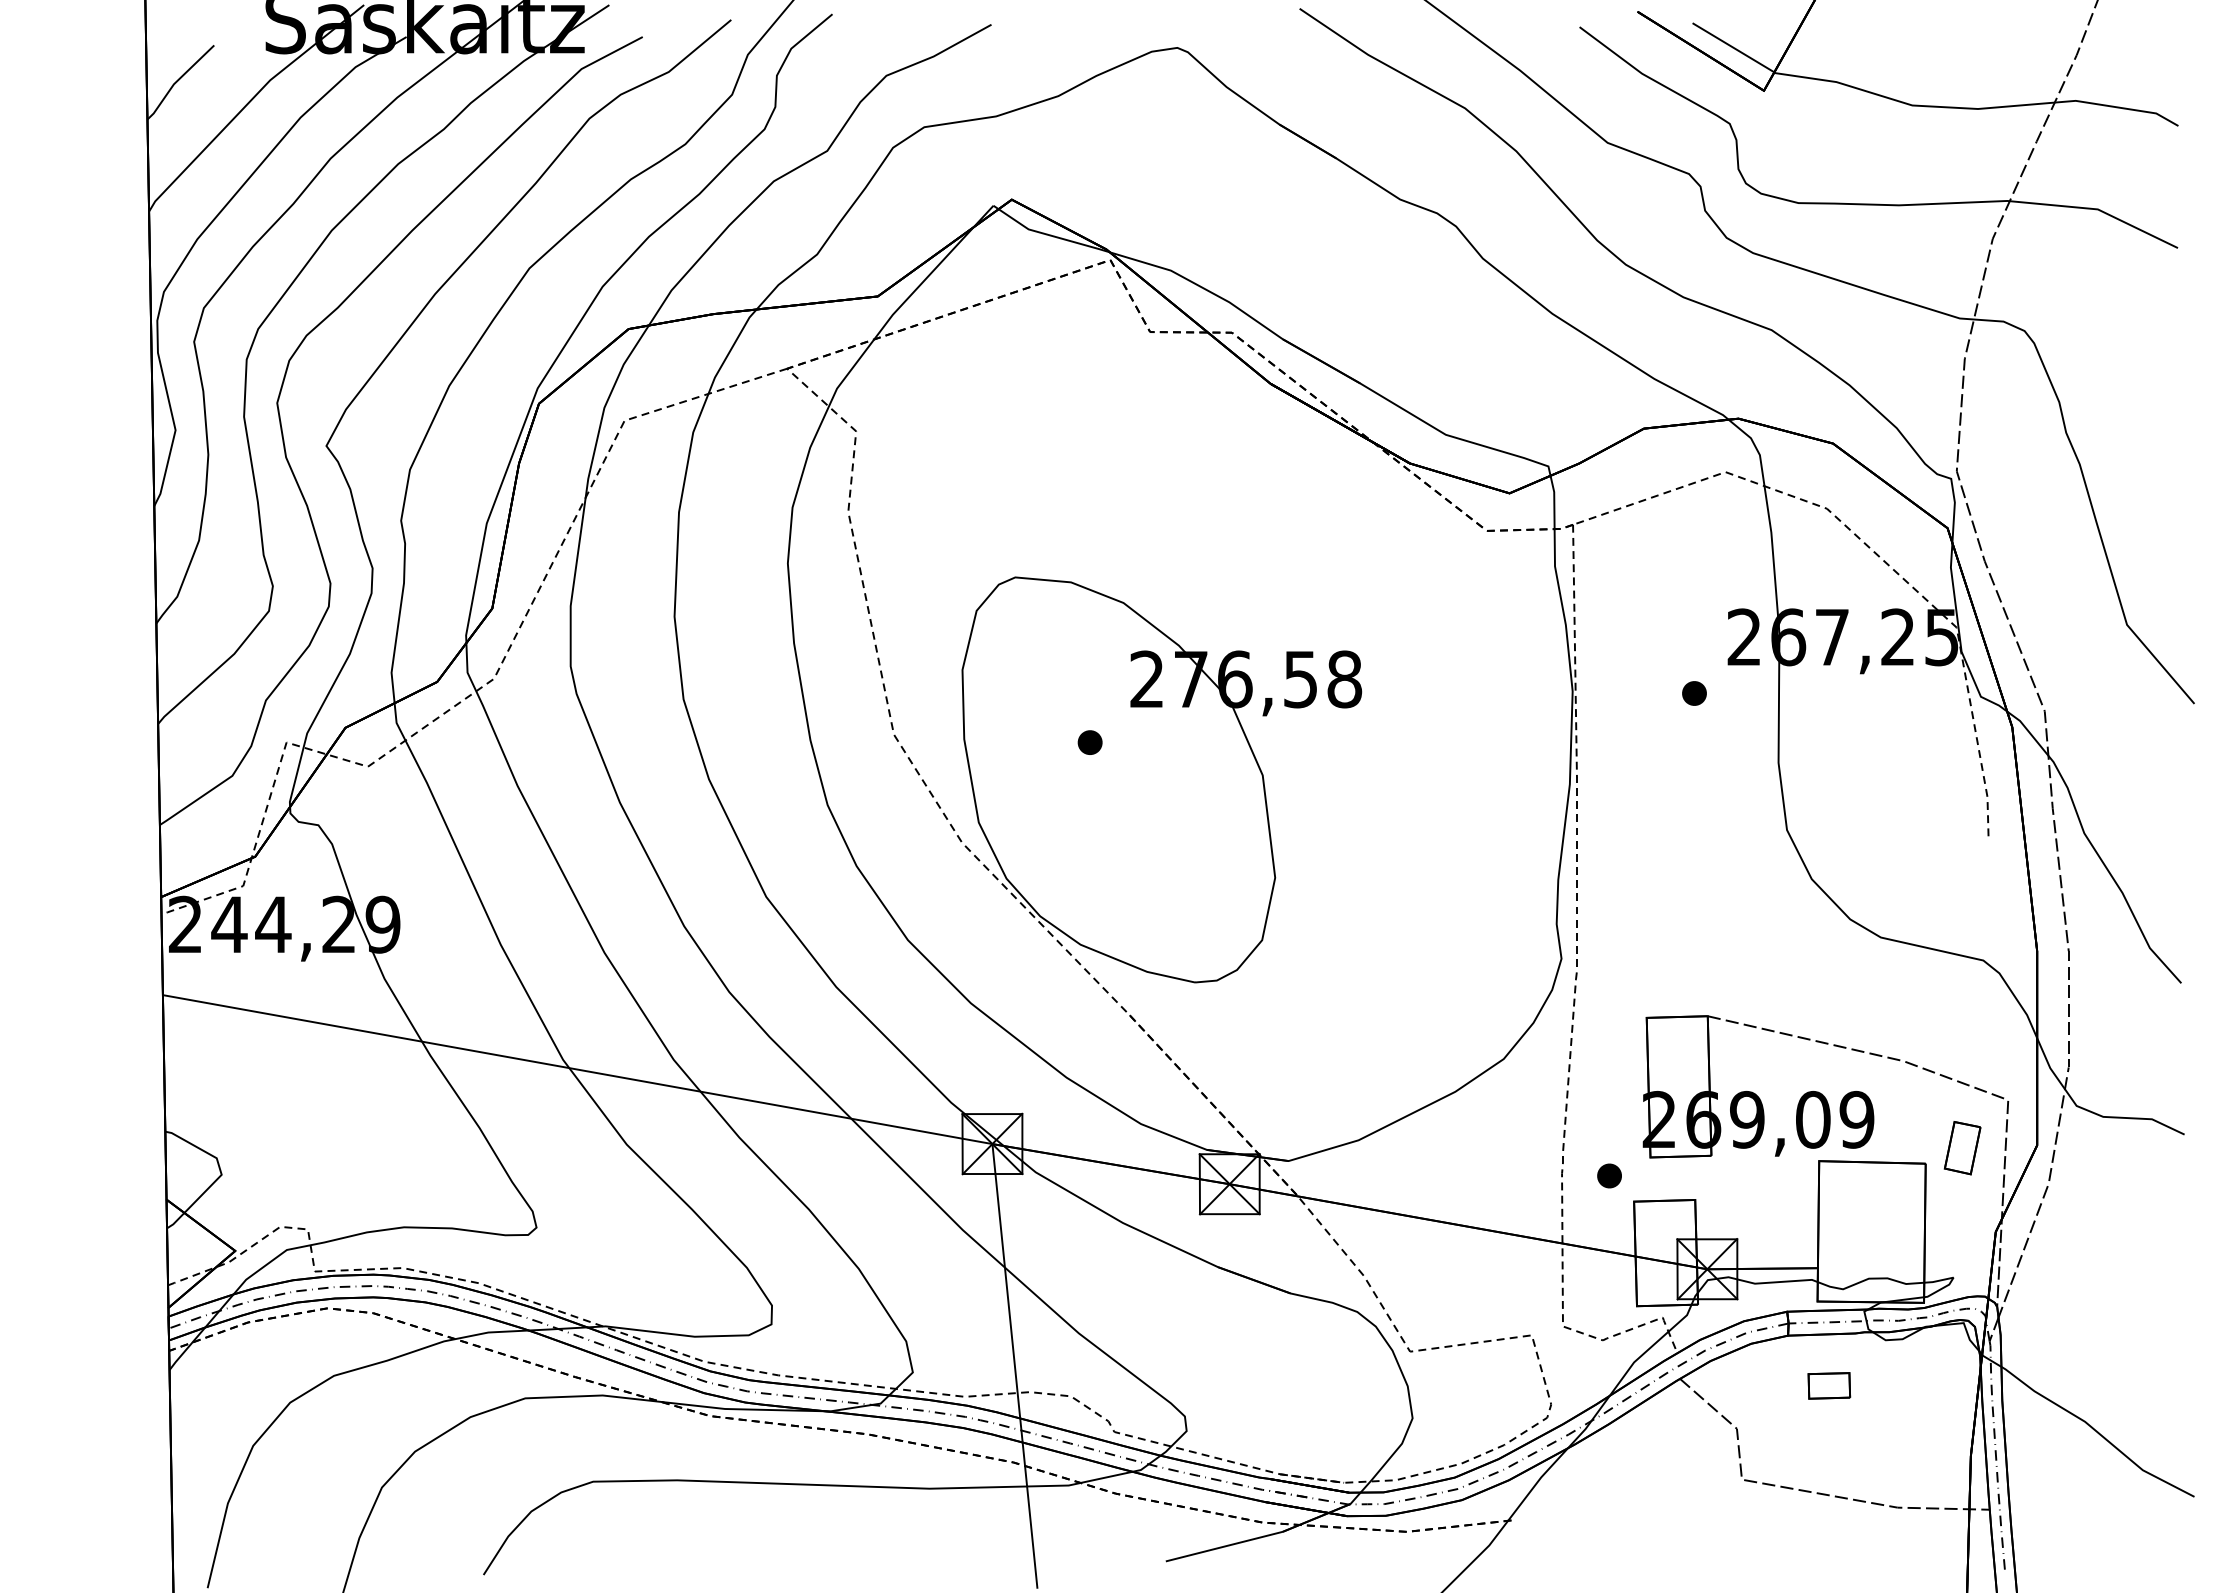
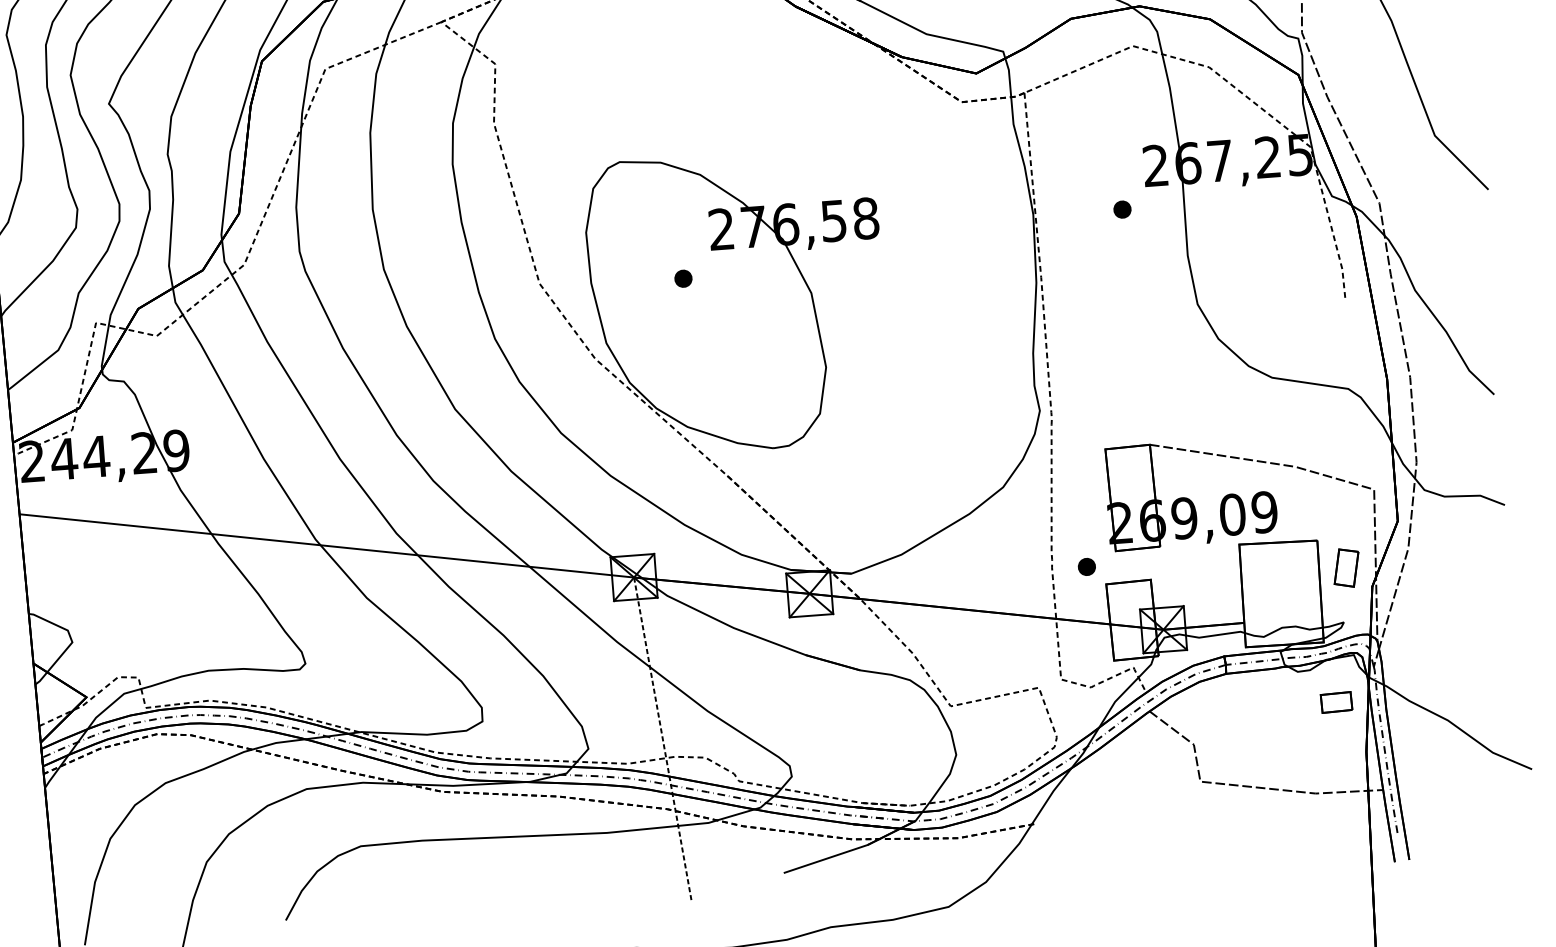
part: (1962, 1148) -> (1346, 568), moved
line: (1015, 1366) -> (663, 738), solid -> dashed
part: (1829, 1385) -> (1336, 702), moved

